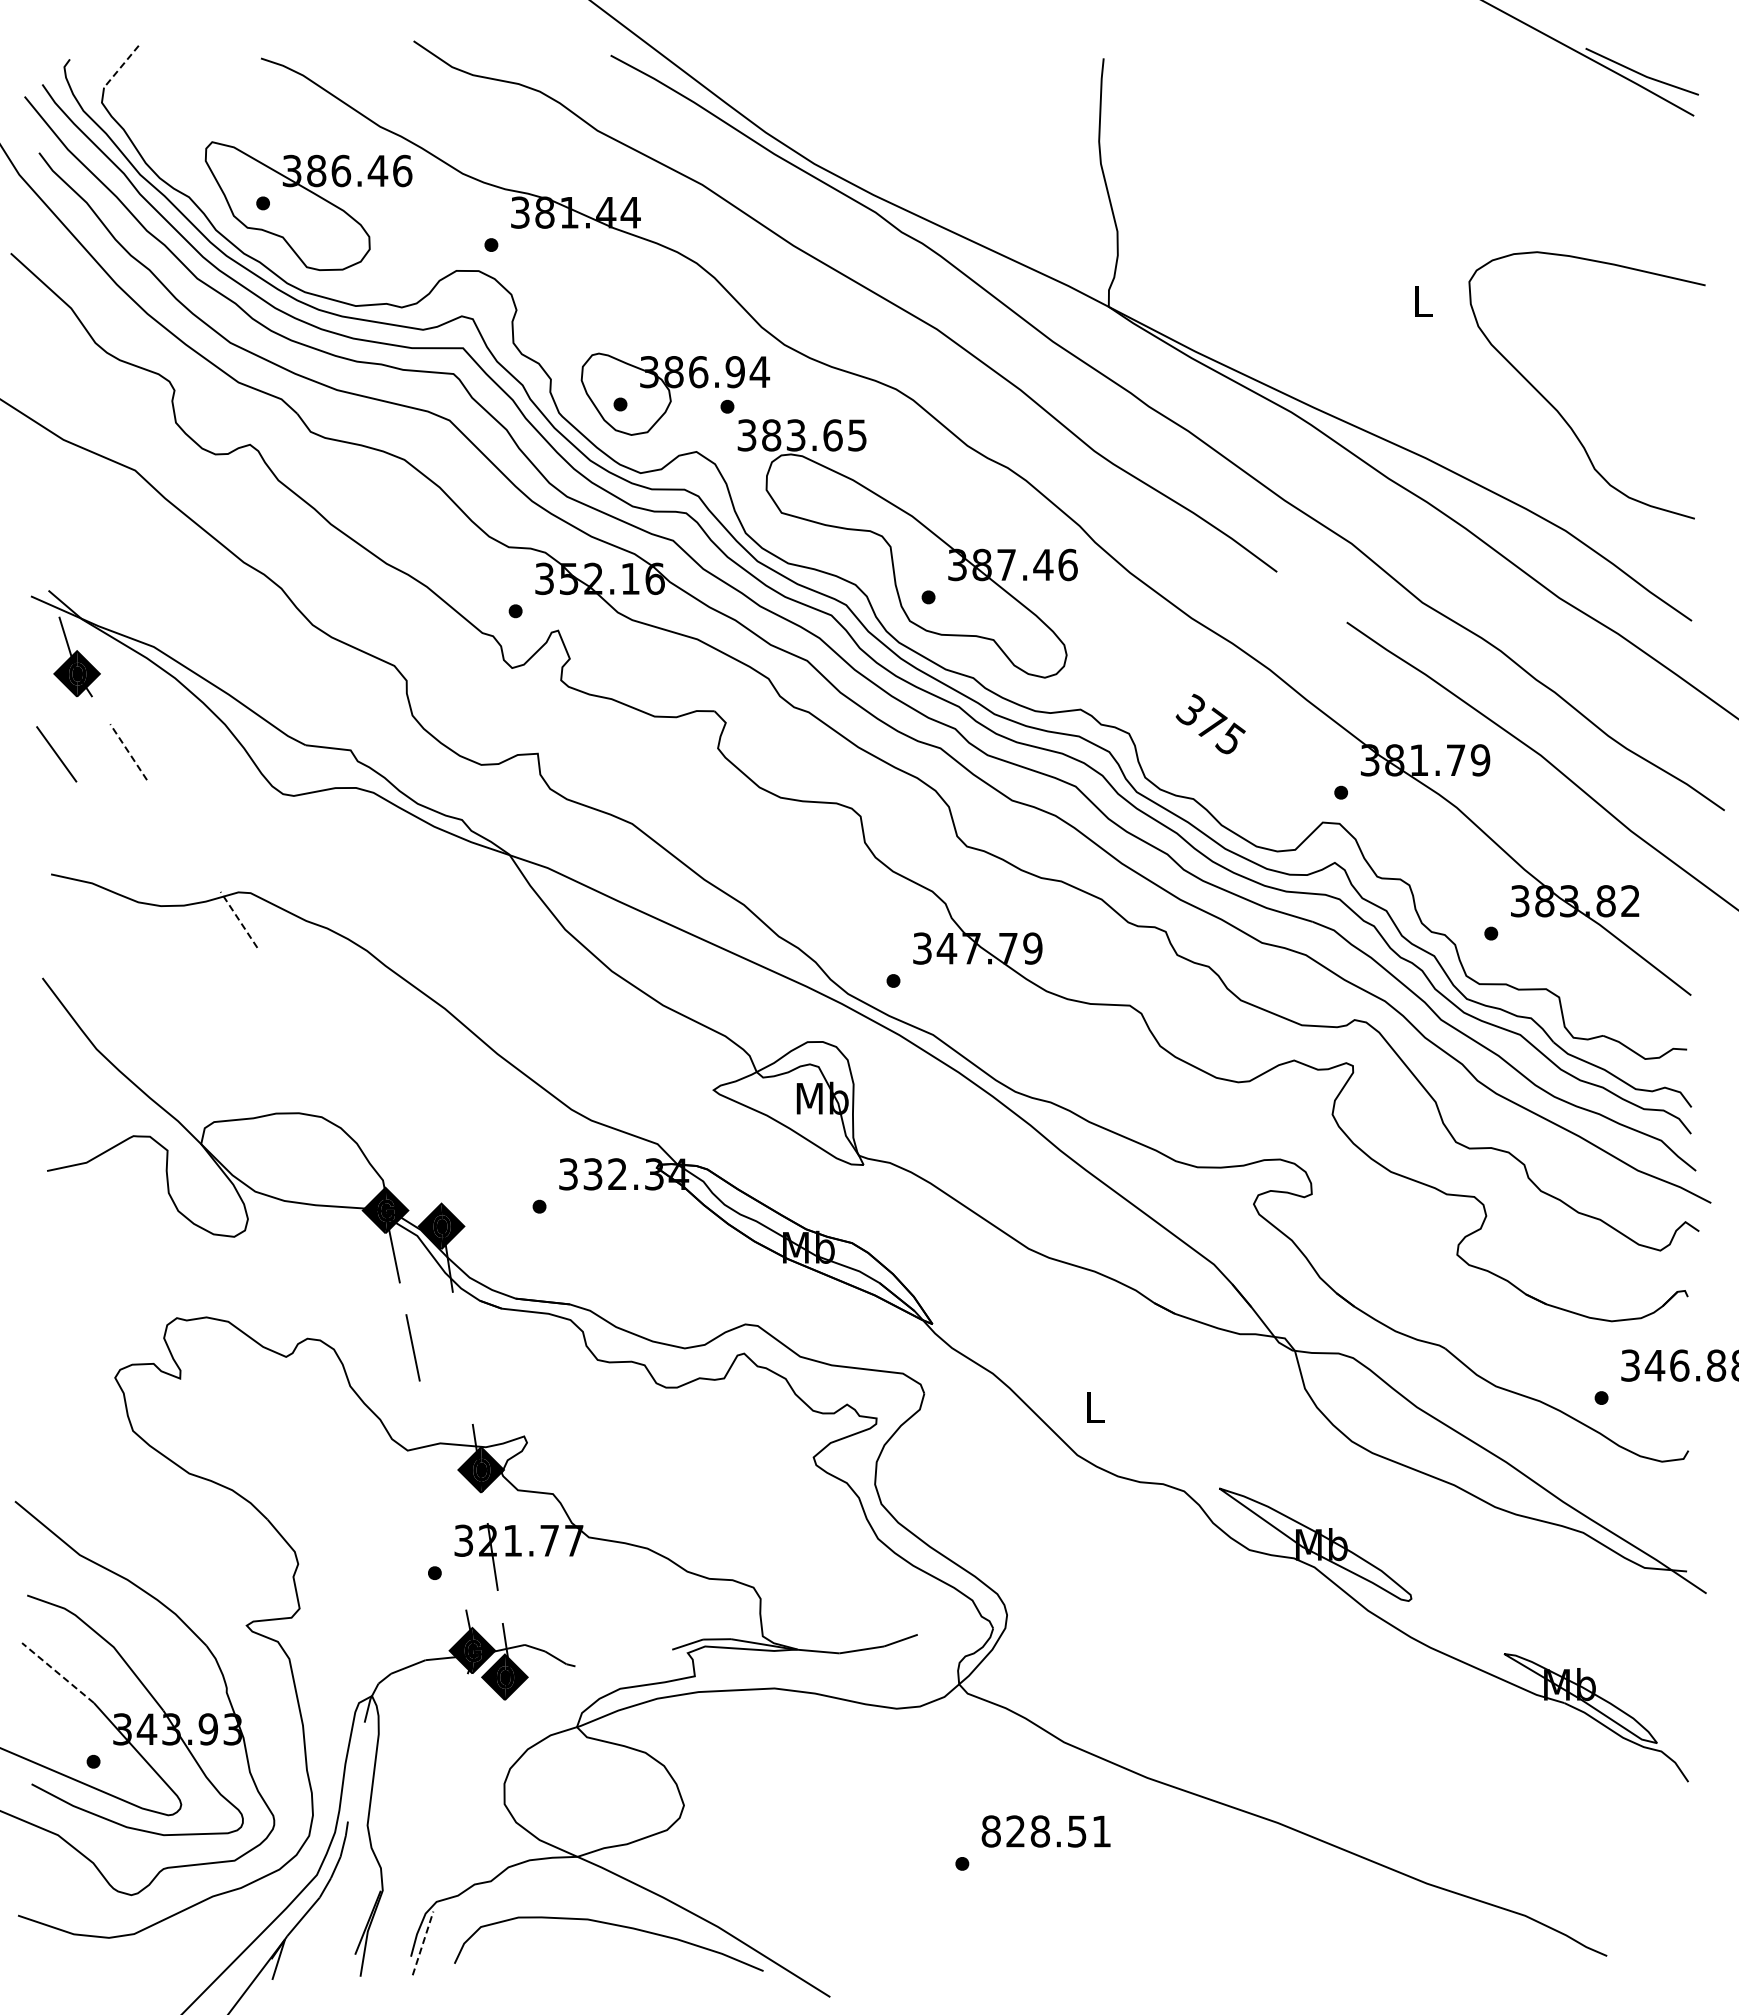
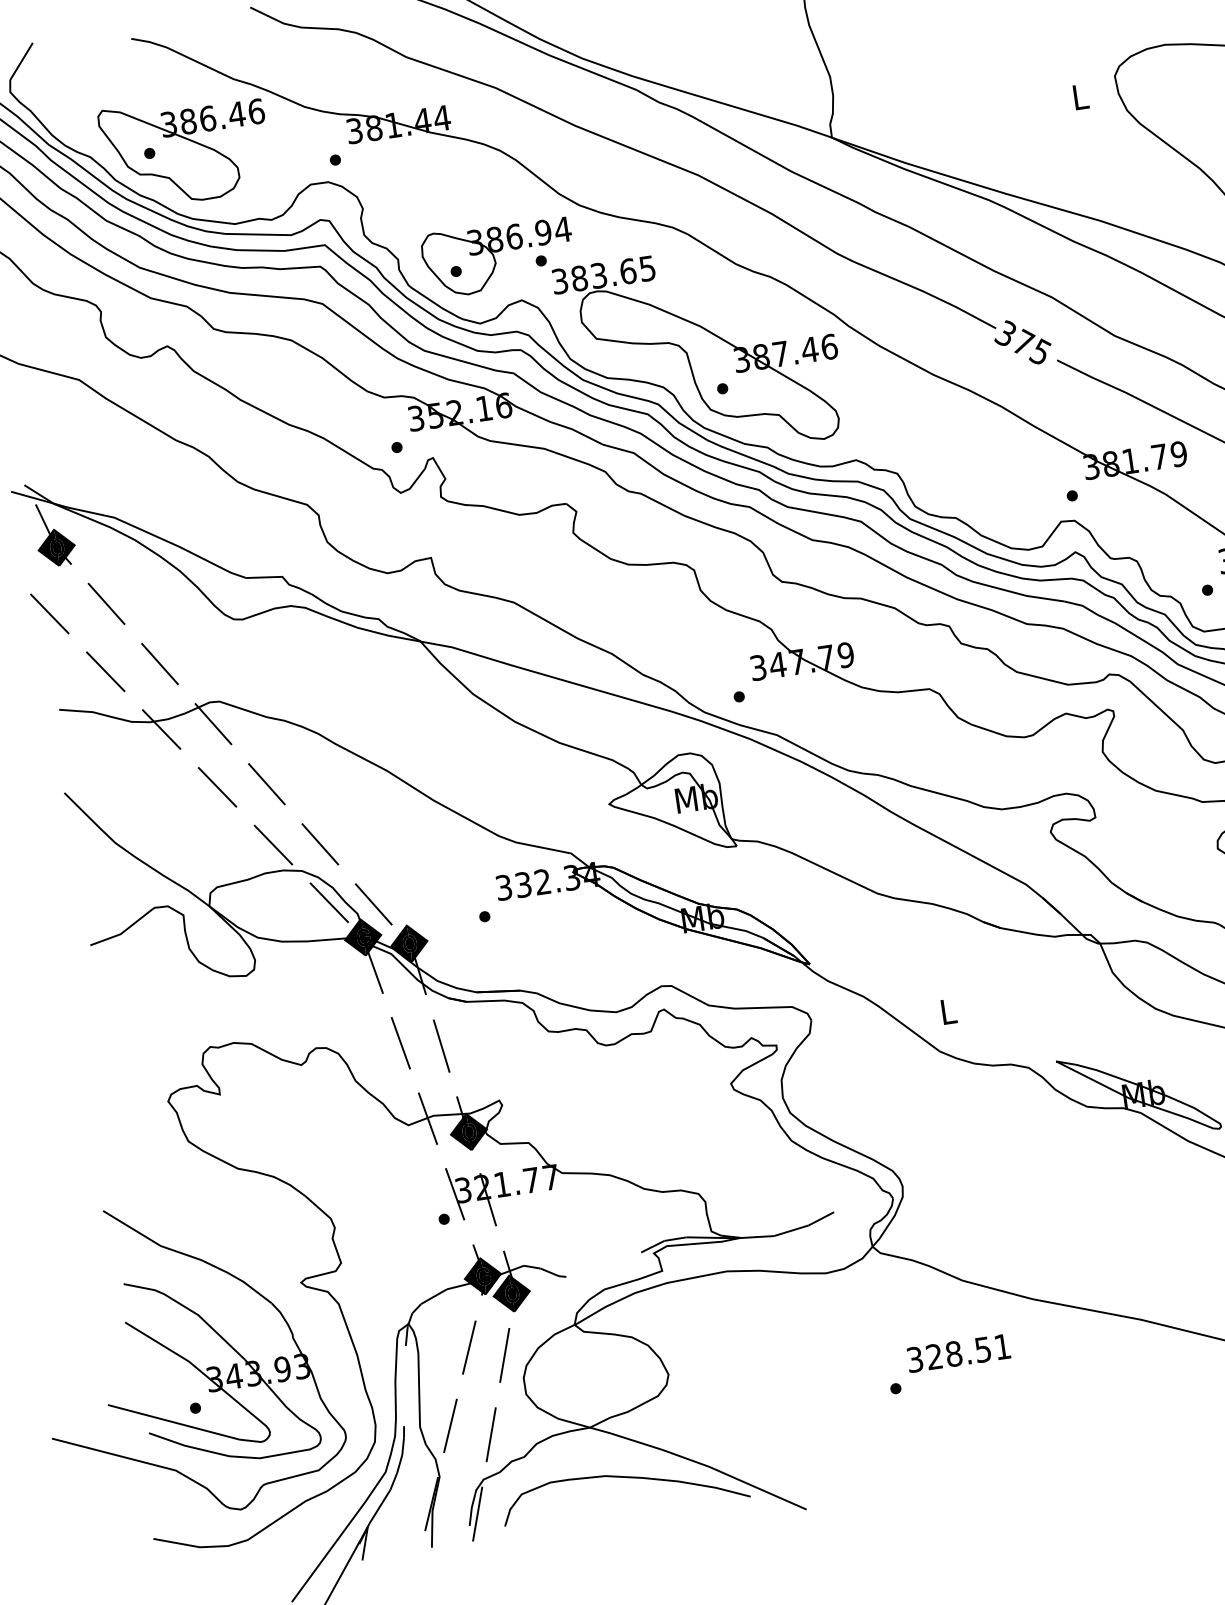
line: (121, 67) -> (21, 62), dashed -> solid
text: (1210, 723) -> (1022, 341), moved
line: (128, 751) -> (106, 603), dashed -> solid
line: (114, 835) -> (104, 671), added
line: (183, 835) -> (159, 663), added
line: (173, 917) -> (161, 729), added
line: (238, 919) -> (212, 723), dashed -> solid
line: (232, 998) -> (217, 787), added
line: (293, 1003) -> (266, 784), added
line: (290, 1079) -> (272, 844), added
line: (349, 1087) -> (320, 844), added
line: (349, 1161) -> (328, 902), added
line: (404, 1171) -> (373, 904), added
line: (462, 1358) -> (441, 1045), added
line: (432, 1445) -> (427, 1118), added
line: (452, 1543) -> (454, 1193), added
line: (58, 1673) -> (157, 1342), dashed -> solid
line: (442, 1736) -> (469, 1347), added
line: (484, 1752) -> (504, 1355), added
line: (404, 1829) -> (449, 1425), added
text: (990, 1831) -> (914, 1359), 828.51 -> 328.51
line: (453, 1847) -> (490, 1434), added
line: (423, 1942) -> (477, 1513), dashed -> solid

